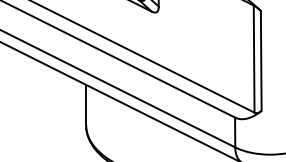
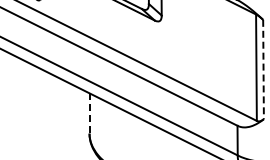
line: (261, 60) -> (263, 69), solid -> dashed
line: (86, 105) -> (89, 113), solid -> dashed

